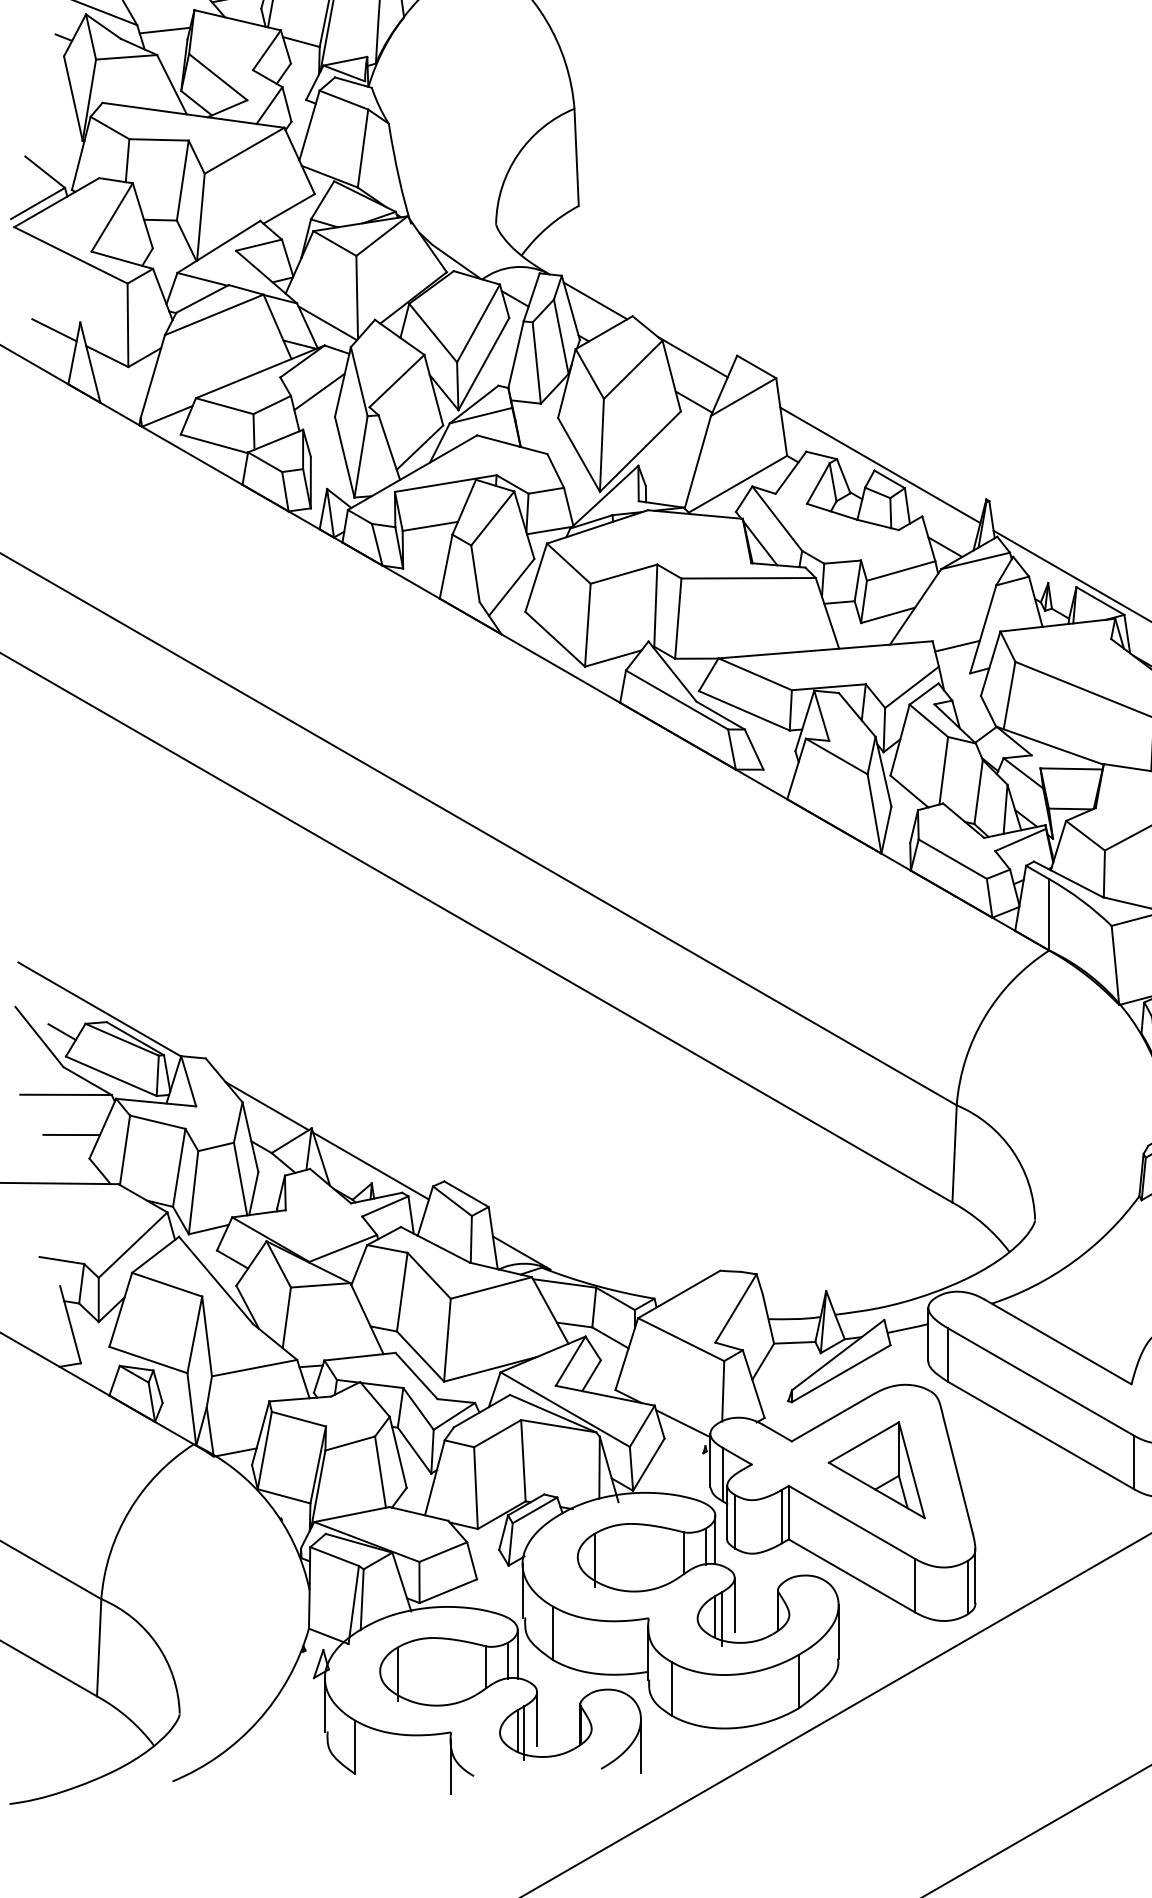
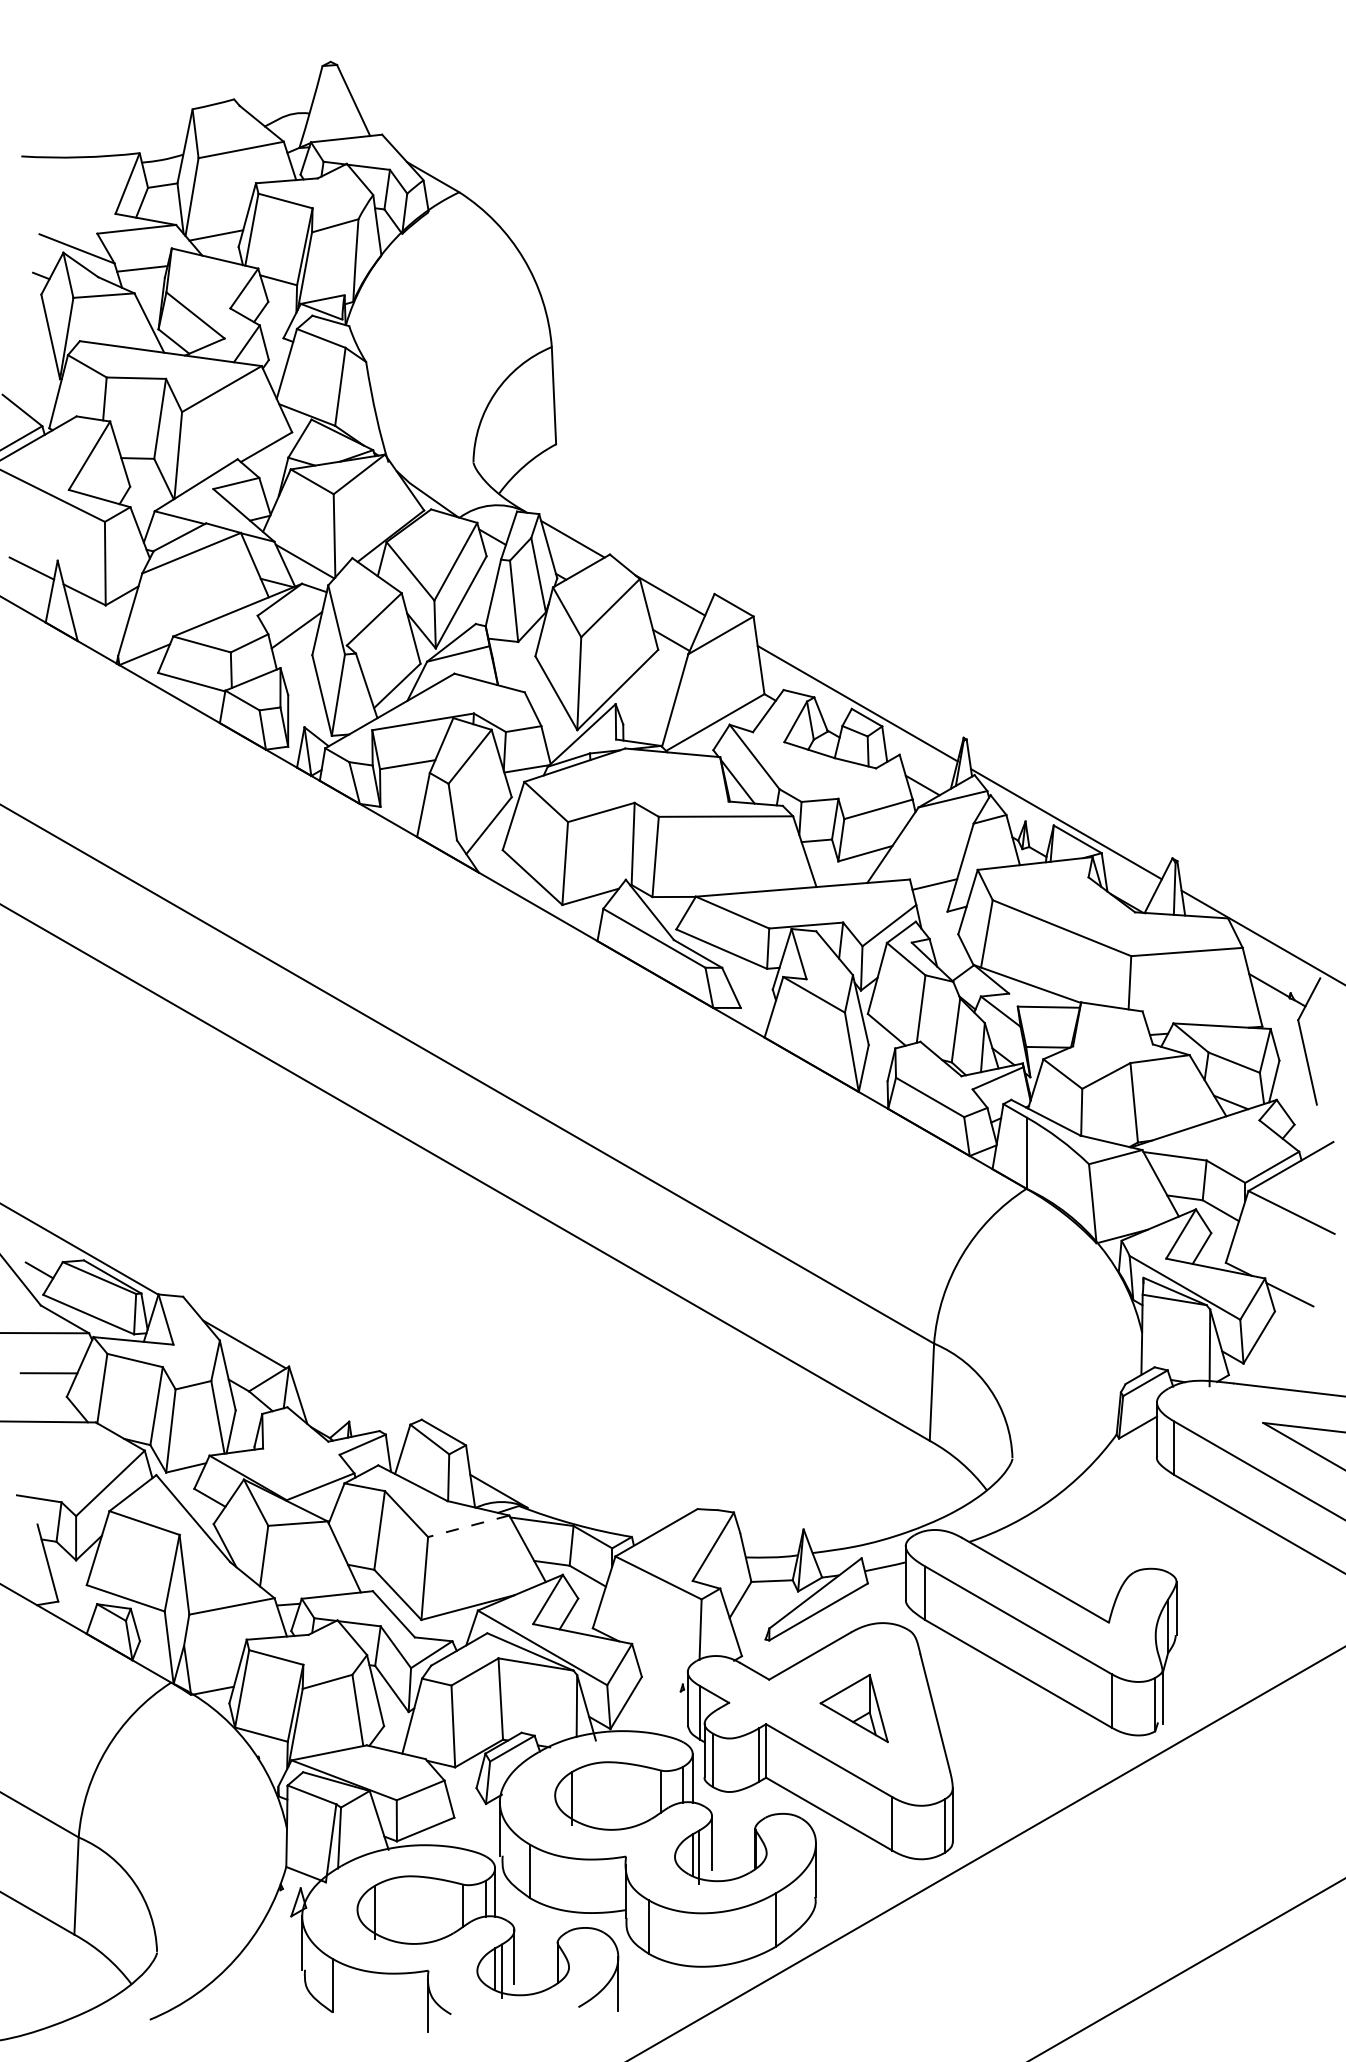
line: (371, 1165) -> (348, 1403), removed
line: (491, 1288) -> (468, 1526), solid -> dashed
line: (682, 1423) -> (659, 1661), removed
part: (877, 1470) -> (854, 1708), size x0.7

